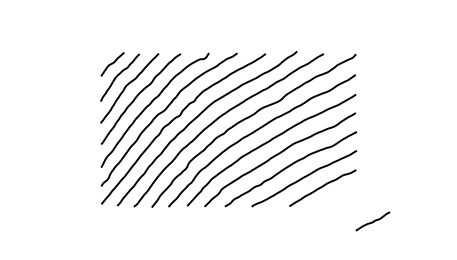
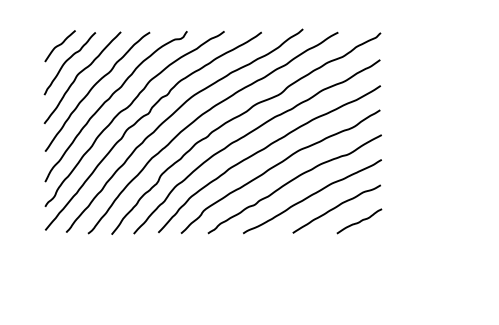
curve: (372, 221) -> (358, 221), moved

